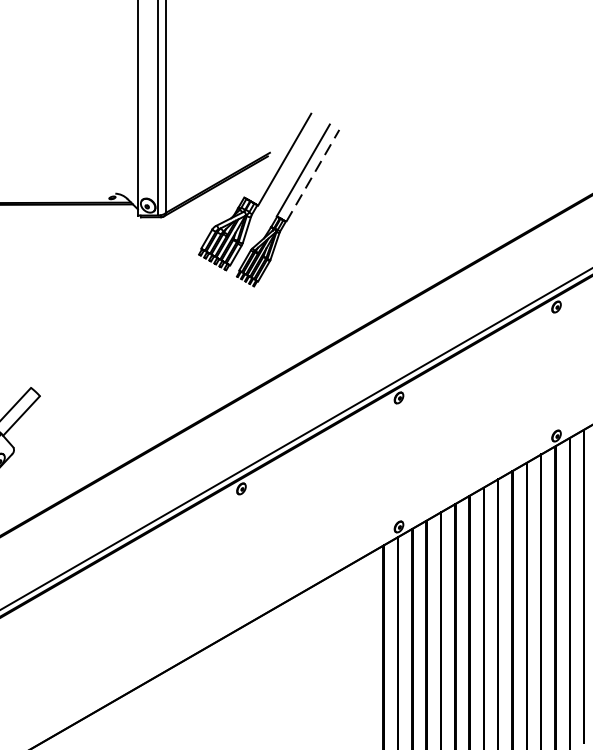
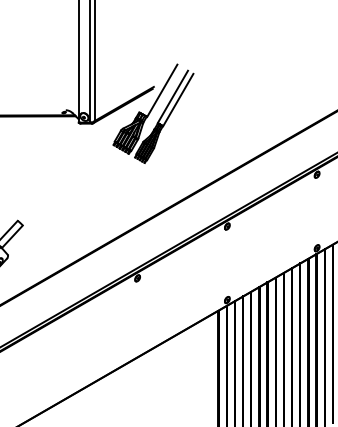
line: (313, 174) -> (178, 99), dashed -> solid

